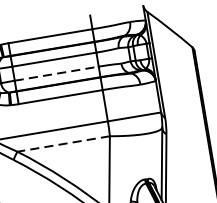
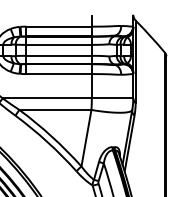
line: (57, 73) -> (59, 55), dashed -> solid
line: (63, 143) -> (55, 109), dashed -> solid

